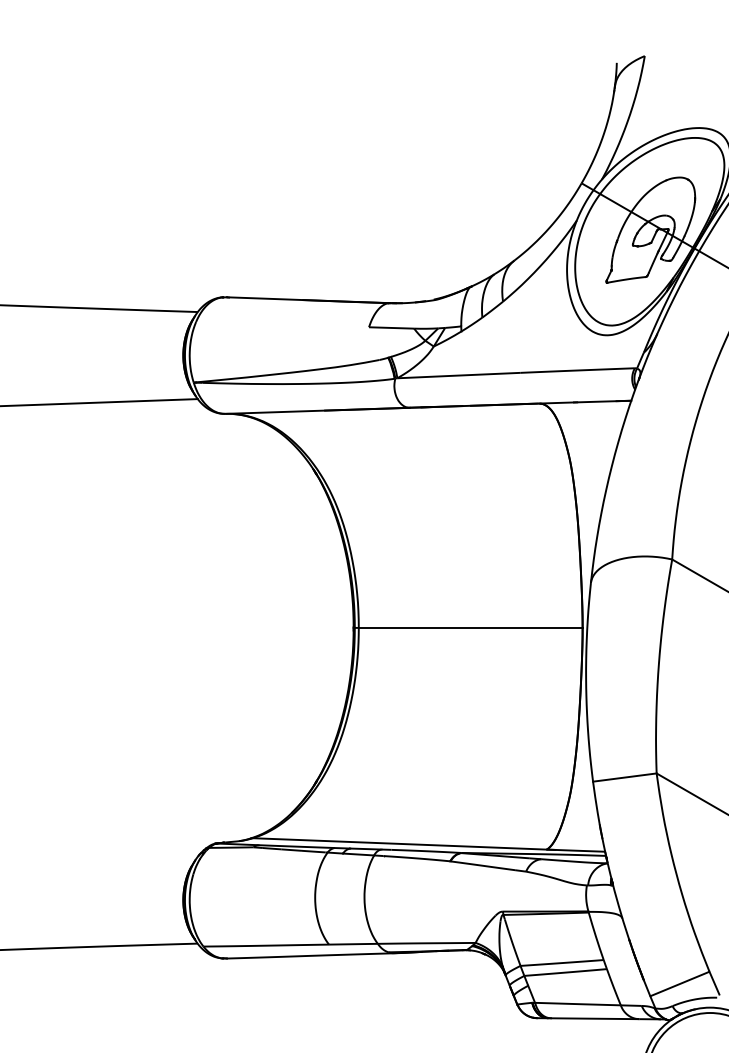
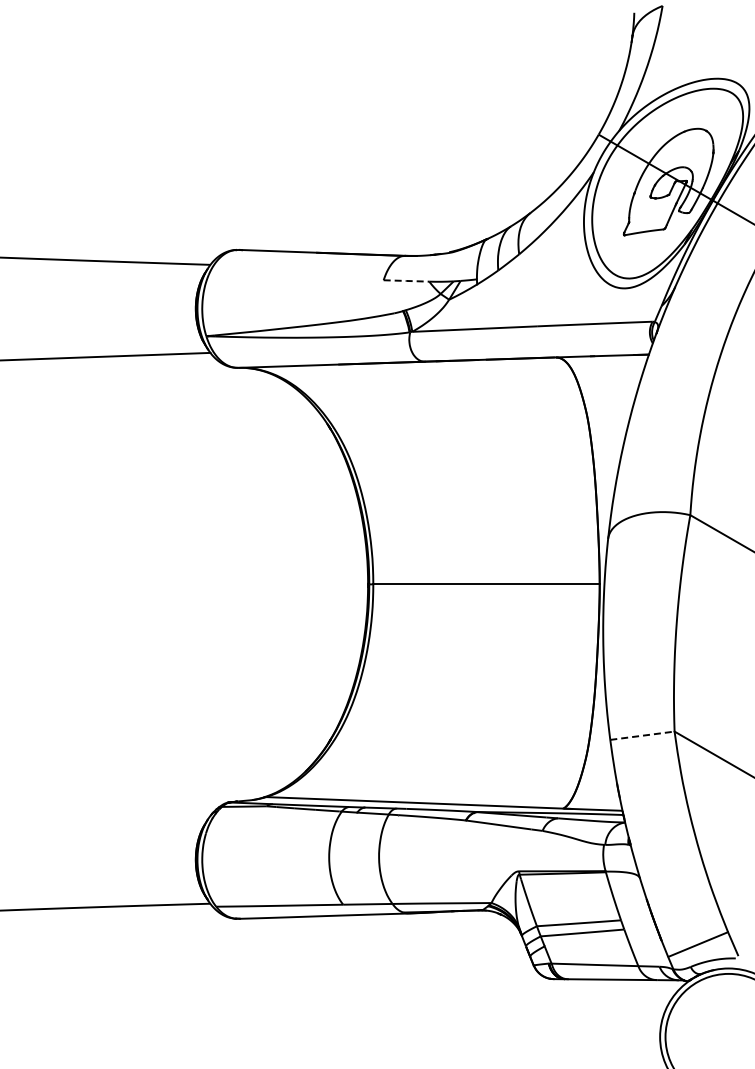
line: (391, 327) -> (406, 280), solid -> dashed
line: (624, 777) -> (642, 735), solid -> dashed

